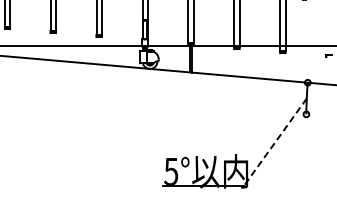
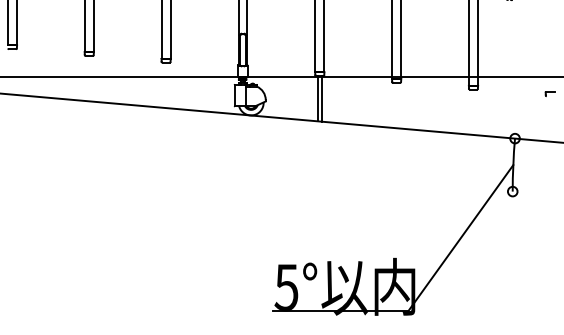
line: (275, 142) -> (461, 238), dashed -> solid

